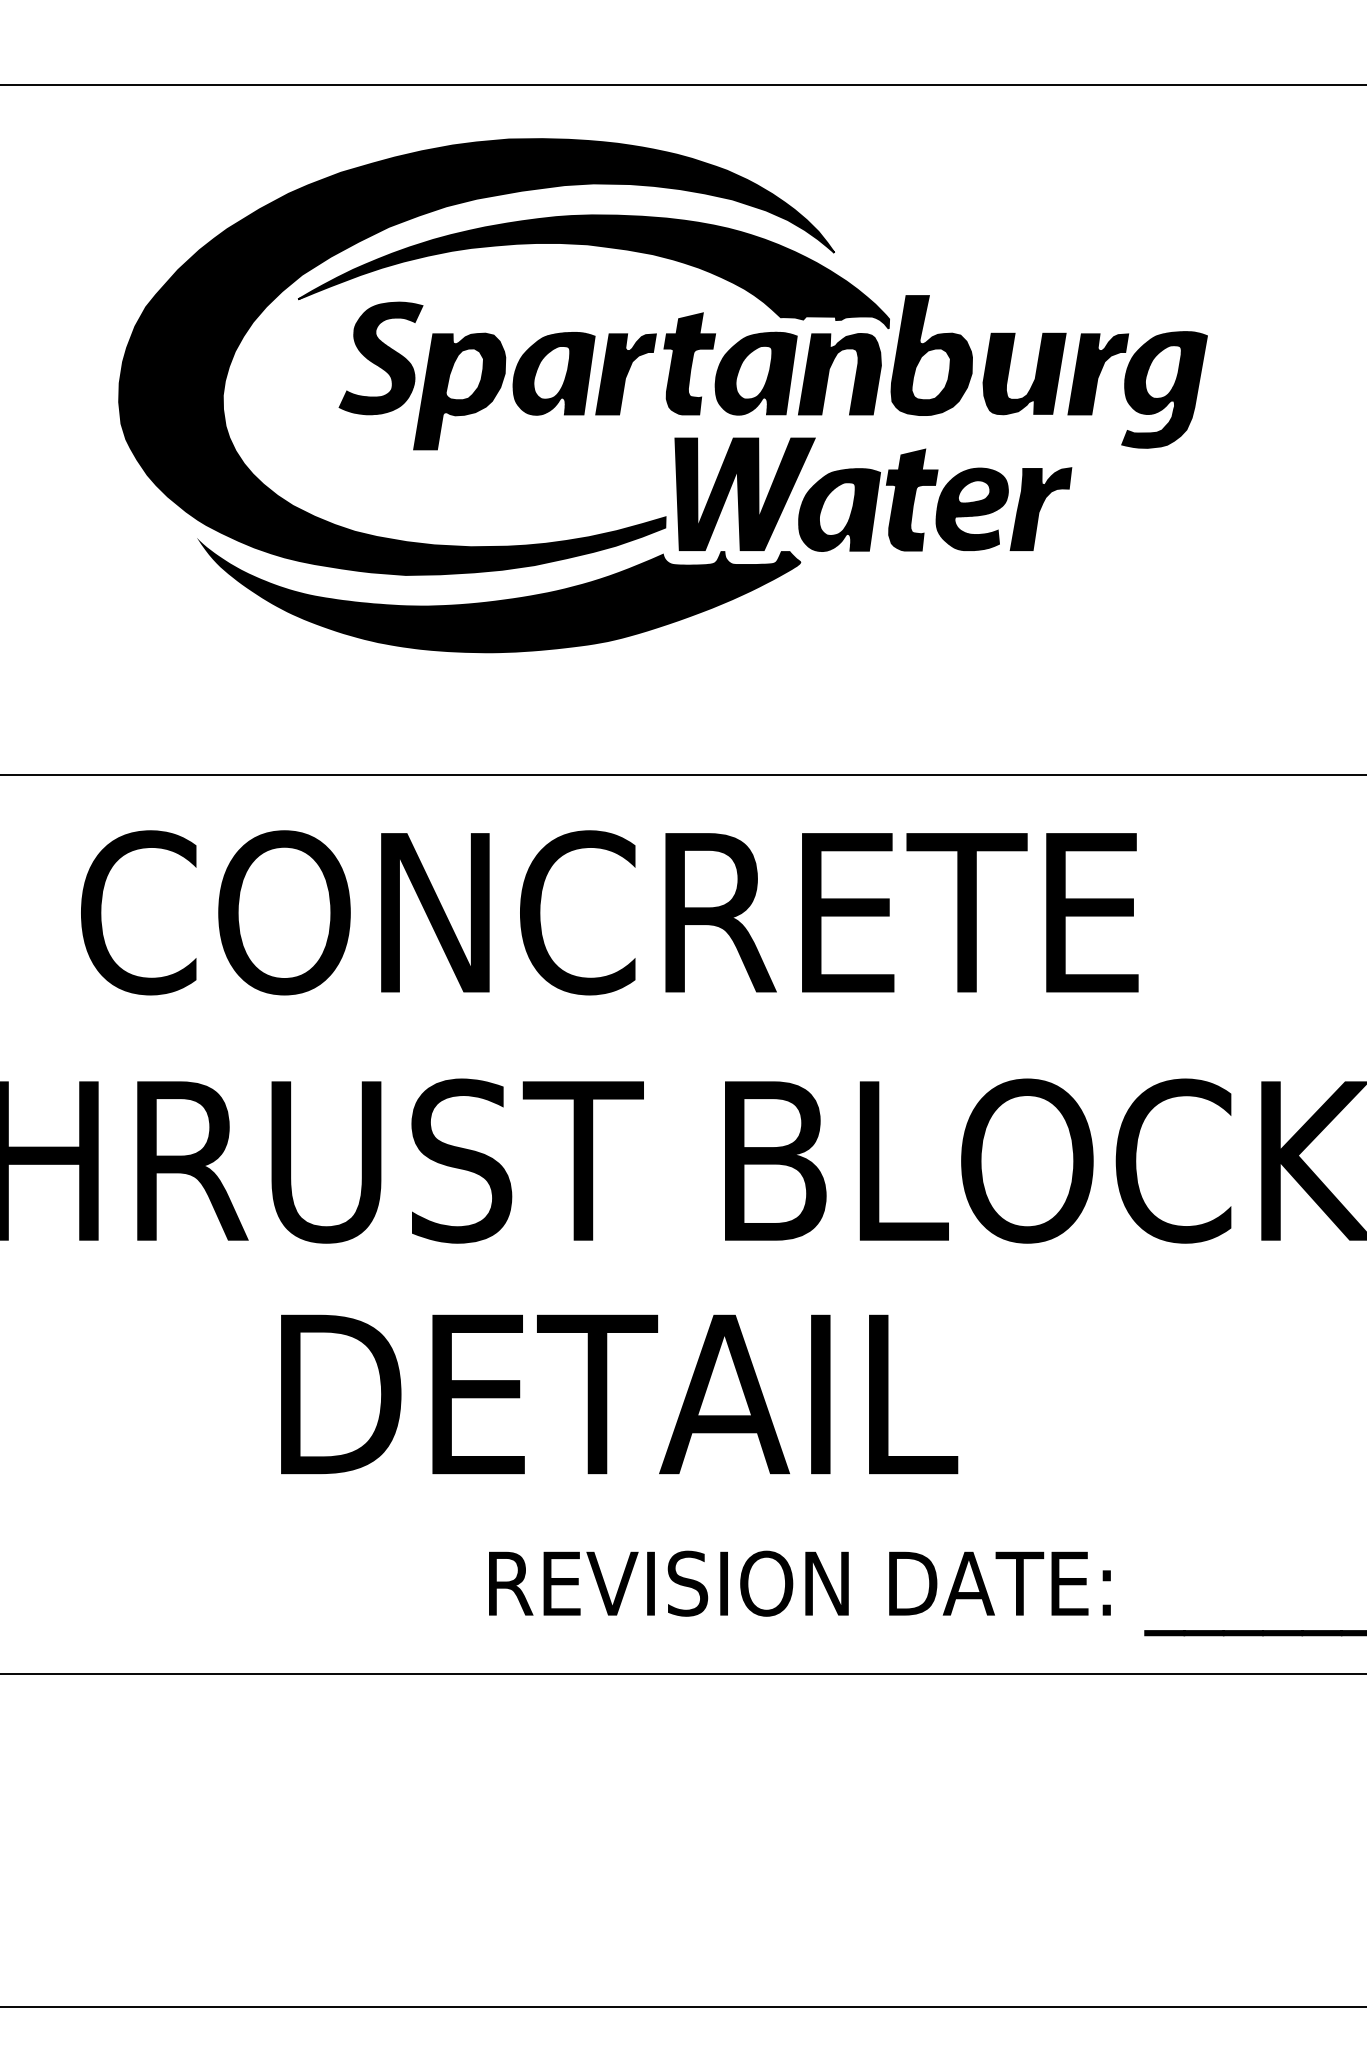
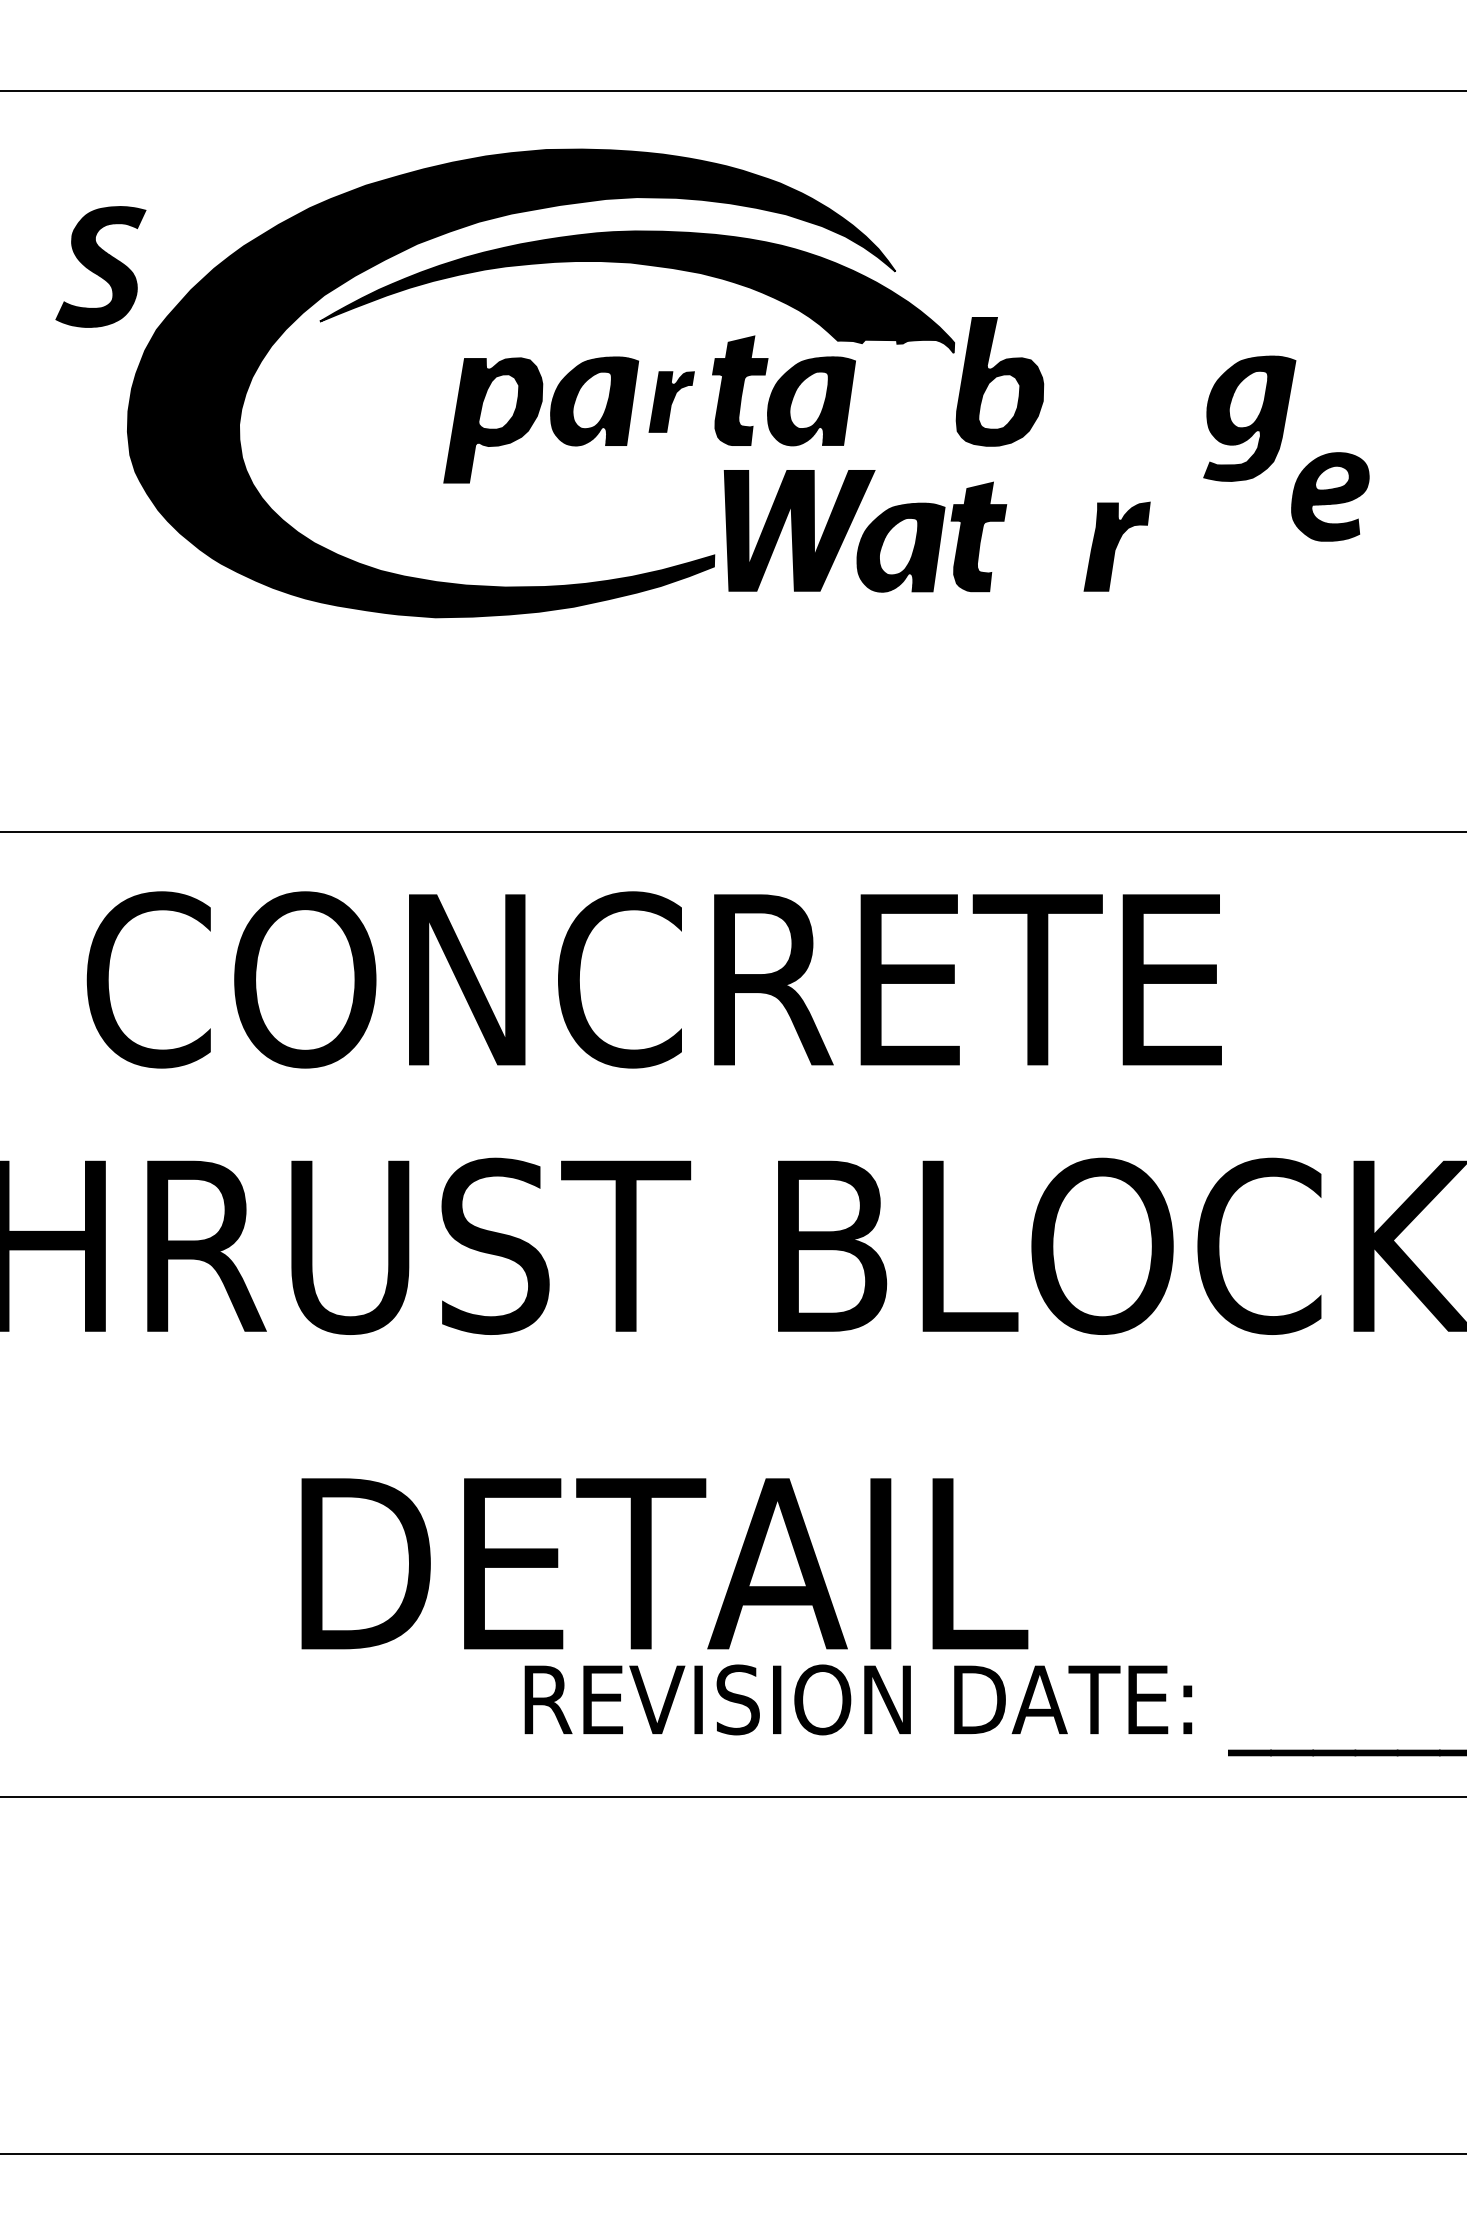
part: (380, 358) -> (100, 266), moved
part: (625, 373) -> (671, 401), size x0.7
fill: (840, 373) -> (901, 401), removed
fill: (1024, 373) -> (1099, 401), removed
fill: (1098, 374) -> (1178, 402), removed
part: (972, 508) -> (1330, 496), moved
fill: (499, 595) -> (535, 639), removed
text: (619, 1394) -> (664, 1563), moved

